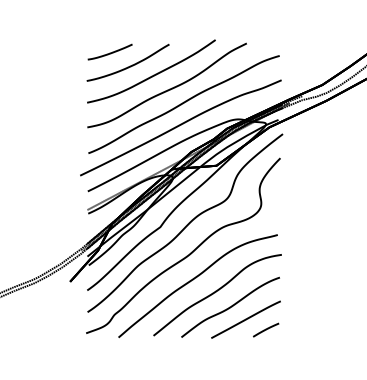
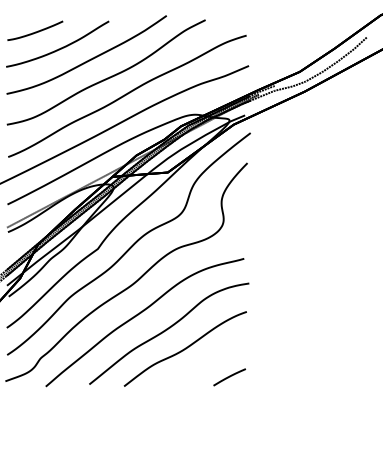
line: (245, 319) -> (203, 364), removed

